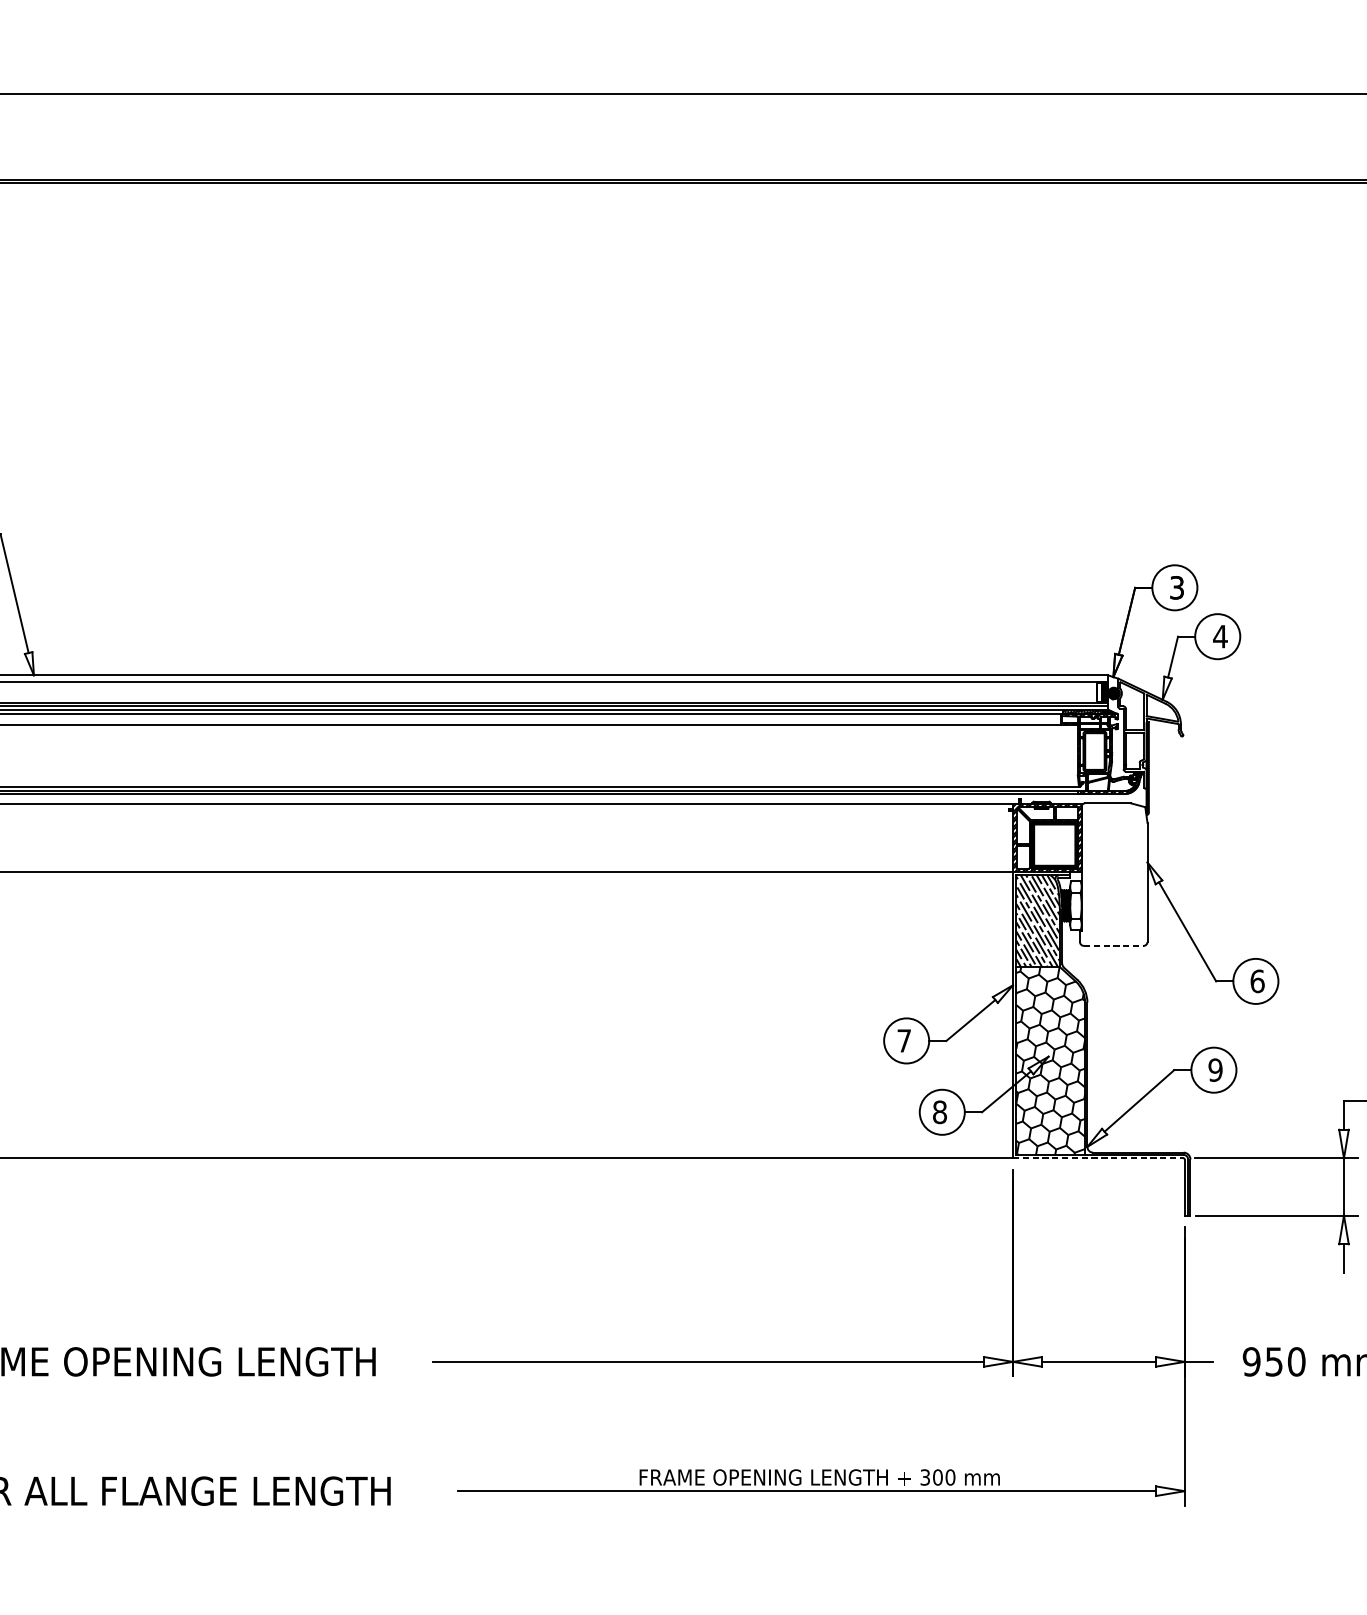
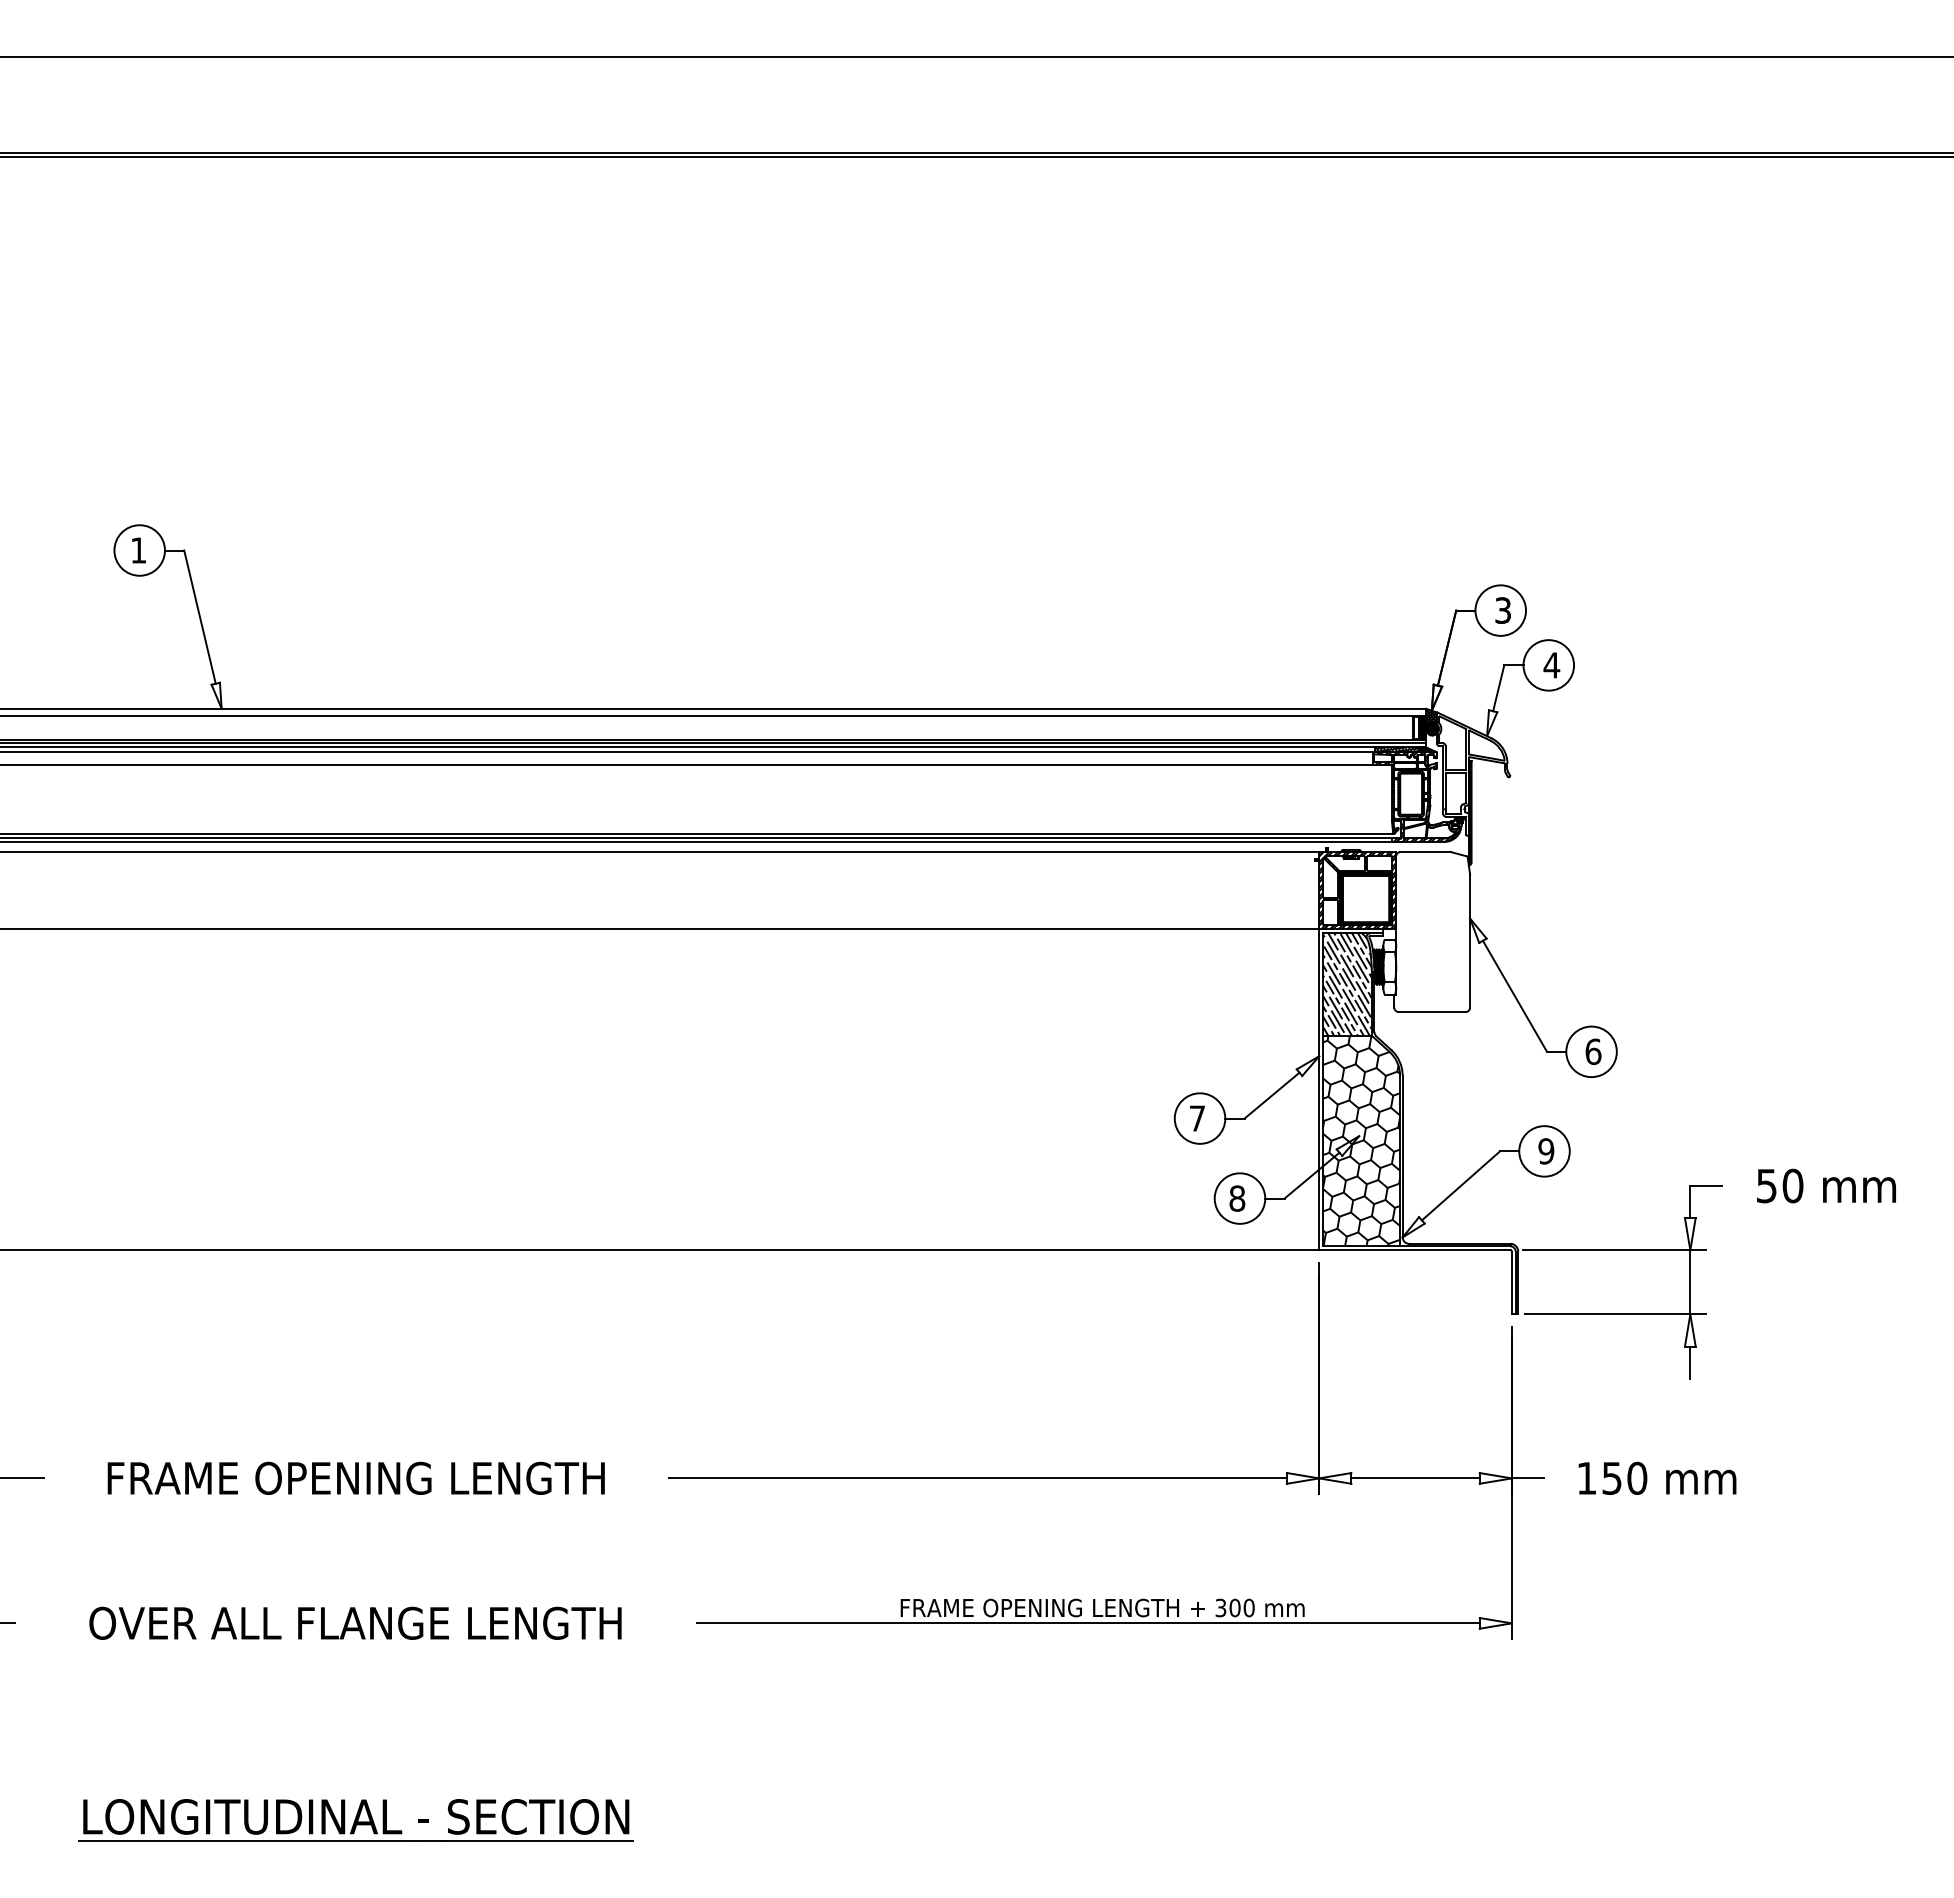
hatch: (1113, 683) -> (1431, 717), added
line: (1114, 946) -> (1432, 1012), dashed -> solid
line: (1097, 1158) -> (1414, 1250), dashed -> solid
text: (1251, 1361) -> (1586, 1477), 950 -> 150

